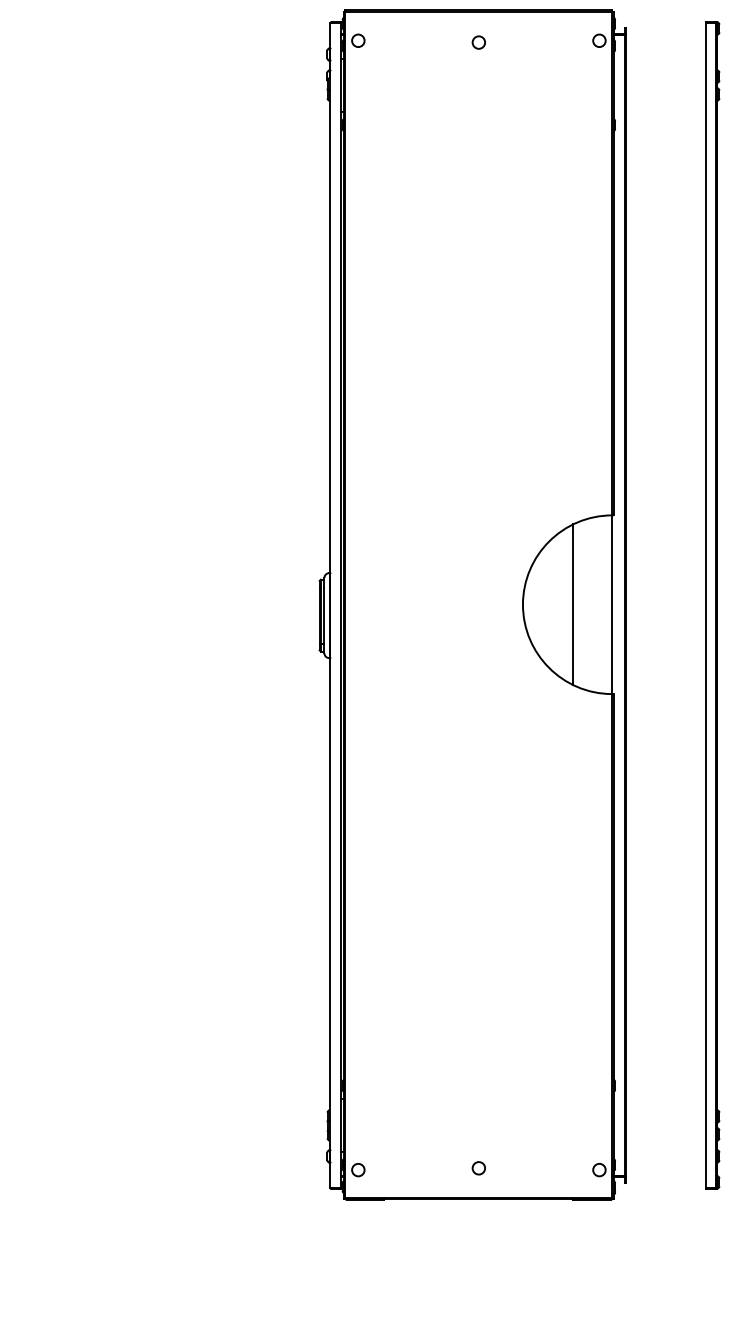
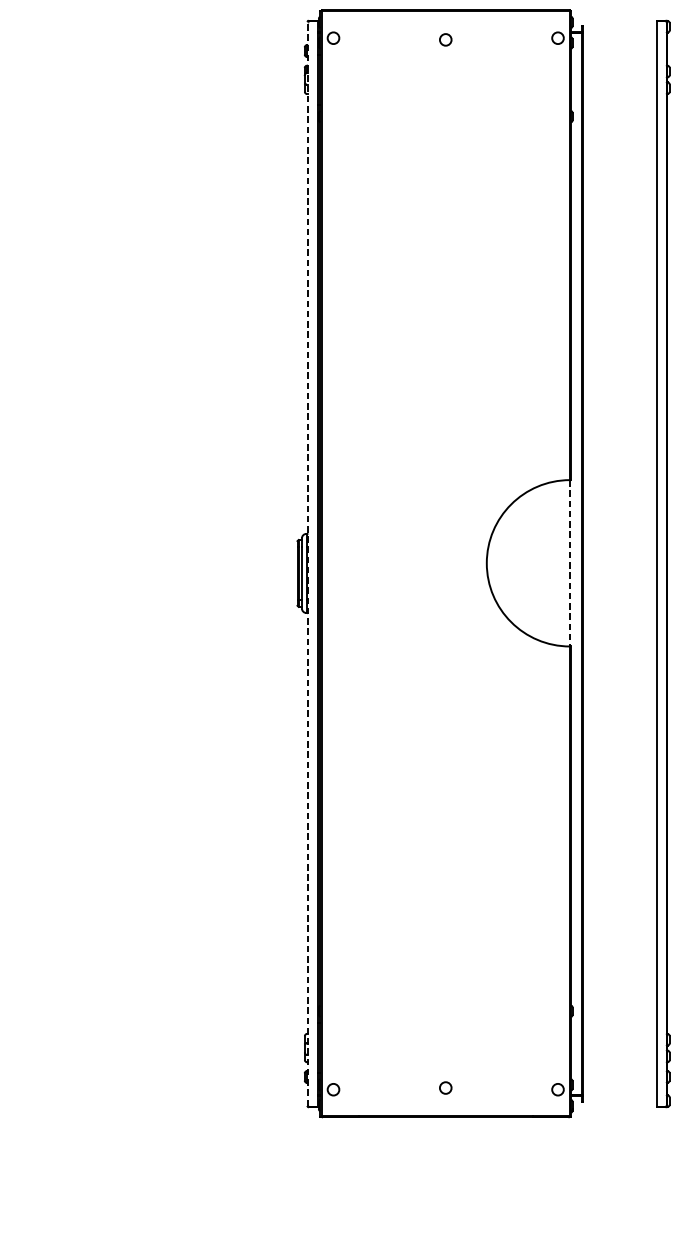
line: (330, 604) -> (307, 563), solid -> dashed
line: (573, 604) -> (533, 563), removed
line: (612, 605) -> (570, 564), solid -> dashed

